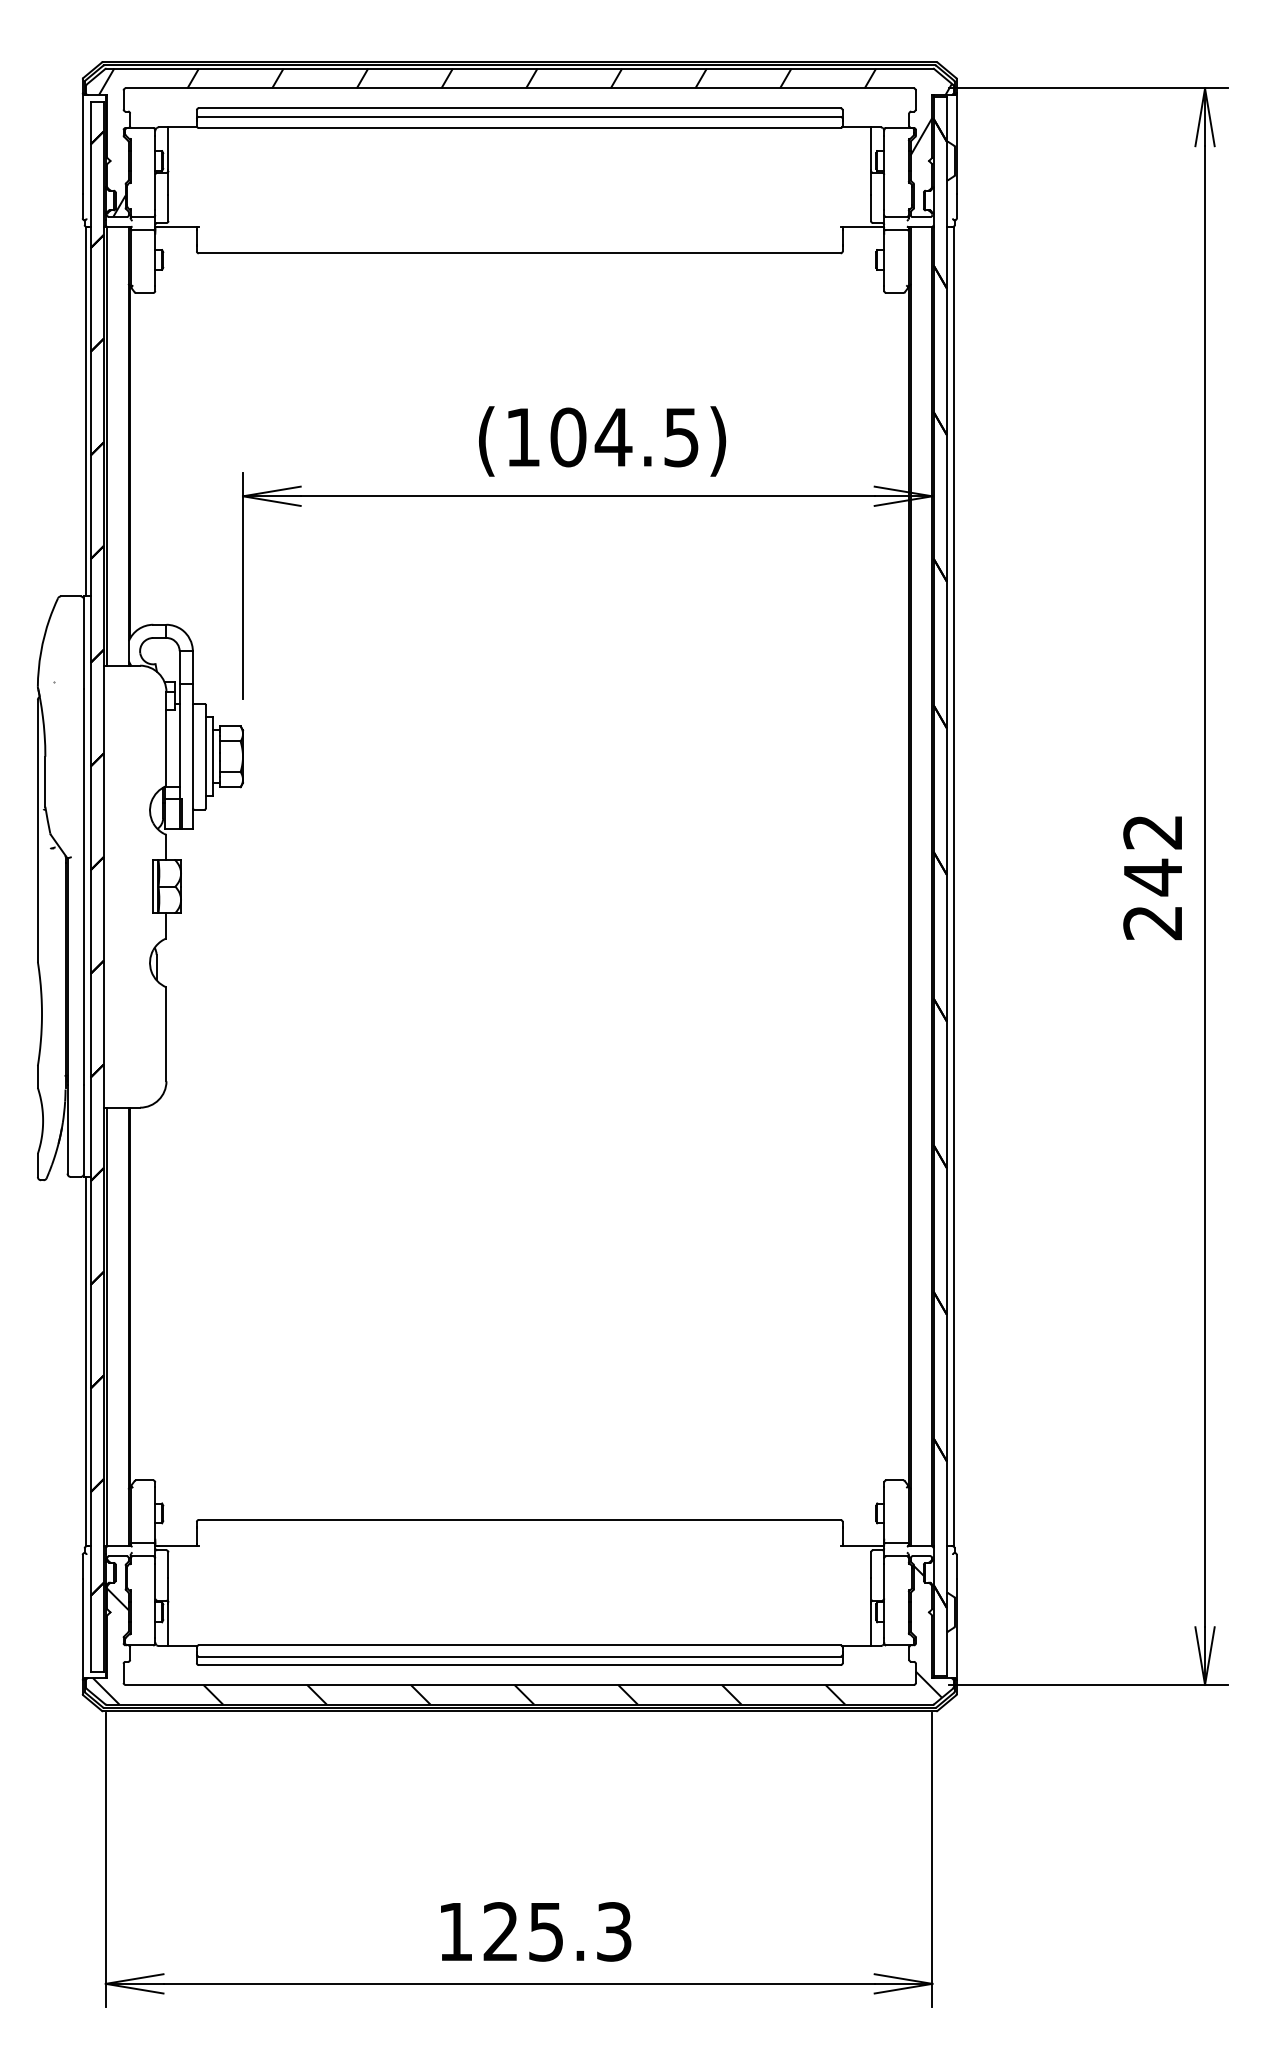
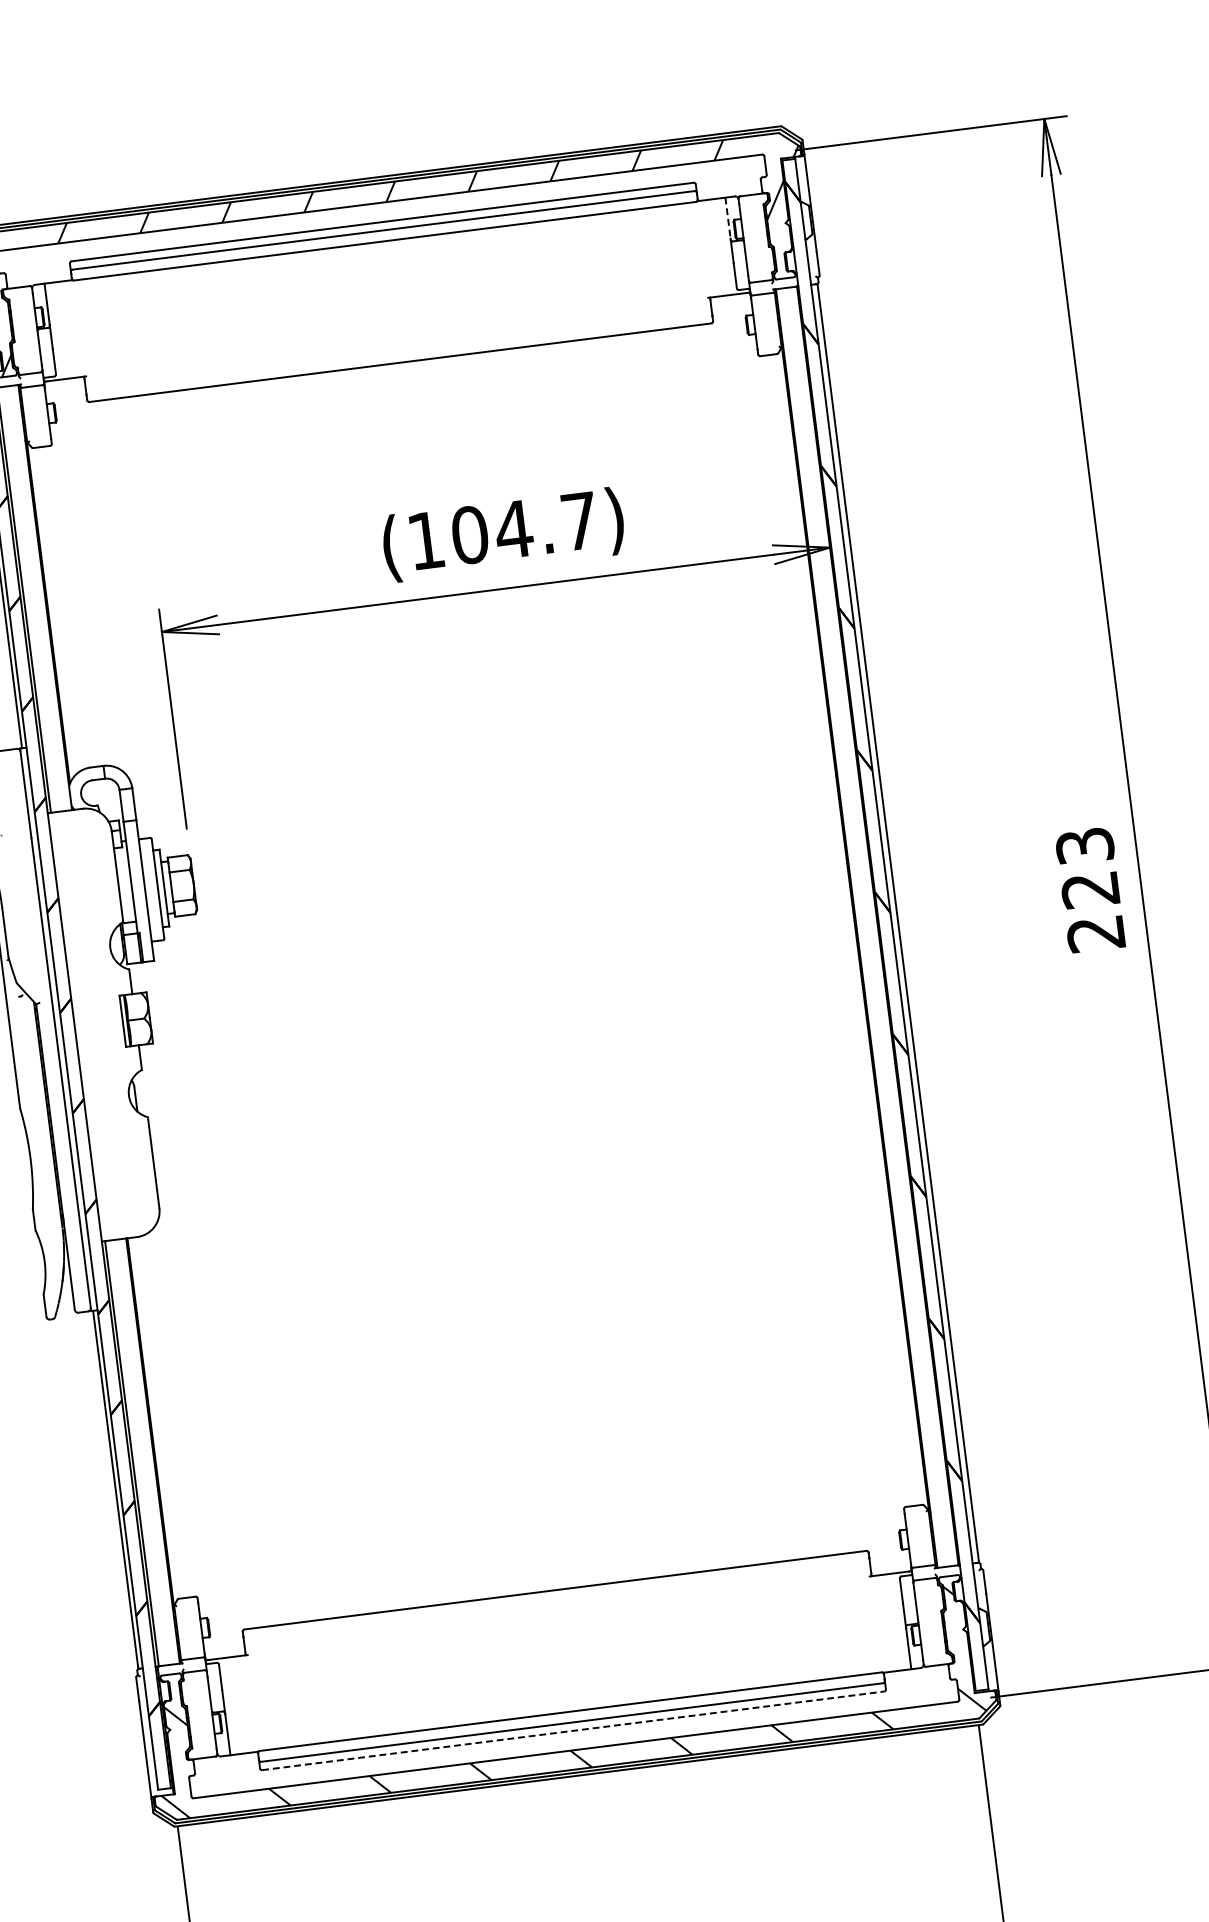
line: (871, 149) -> (728, 218), solid -> dashed
text: (681, 437) -> (579, 521), (104.5) -> (104.7)
text: (1152, 855) -> (1087, 868), 242 -> 223
line: (519, 1665) -> (573, 1731), solid -> dashed

